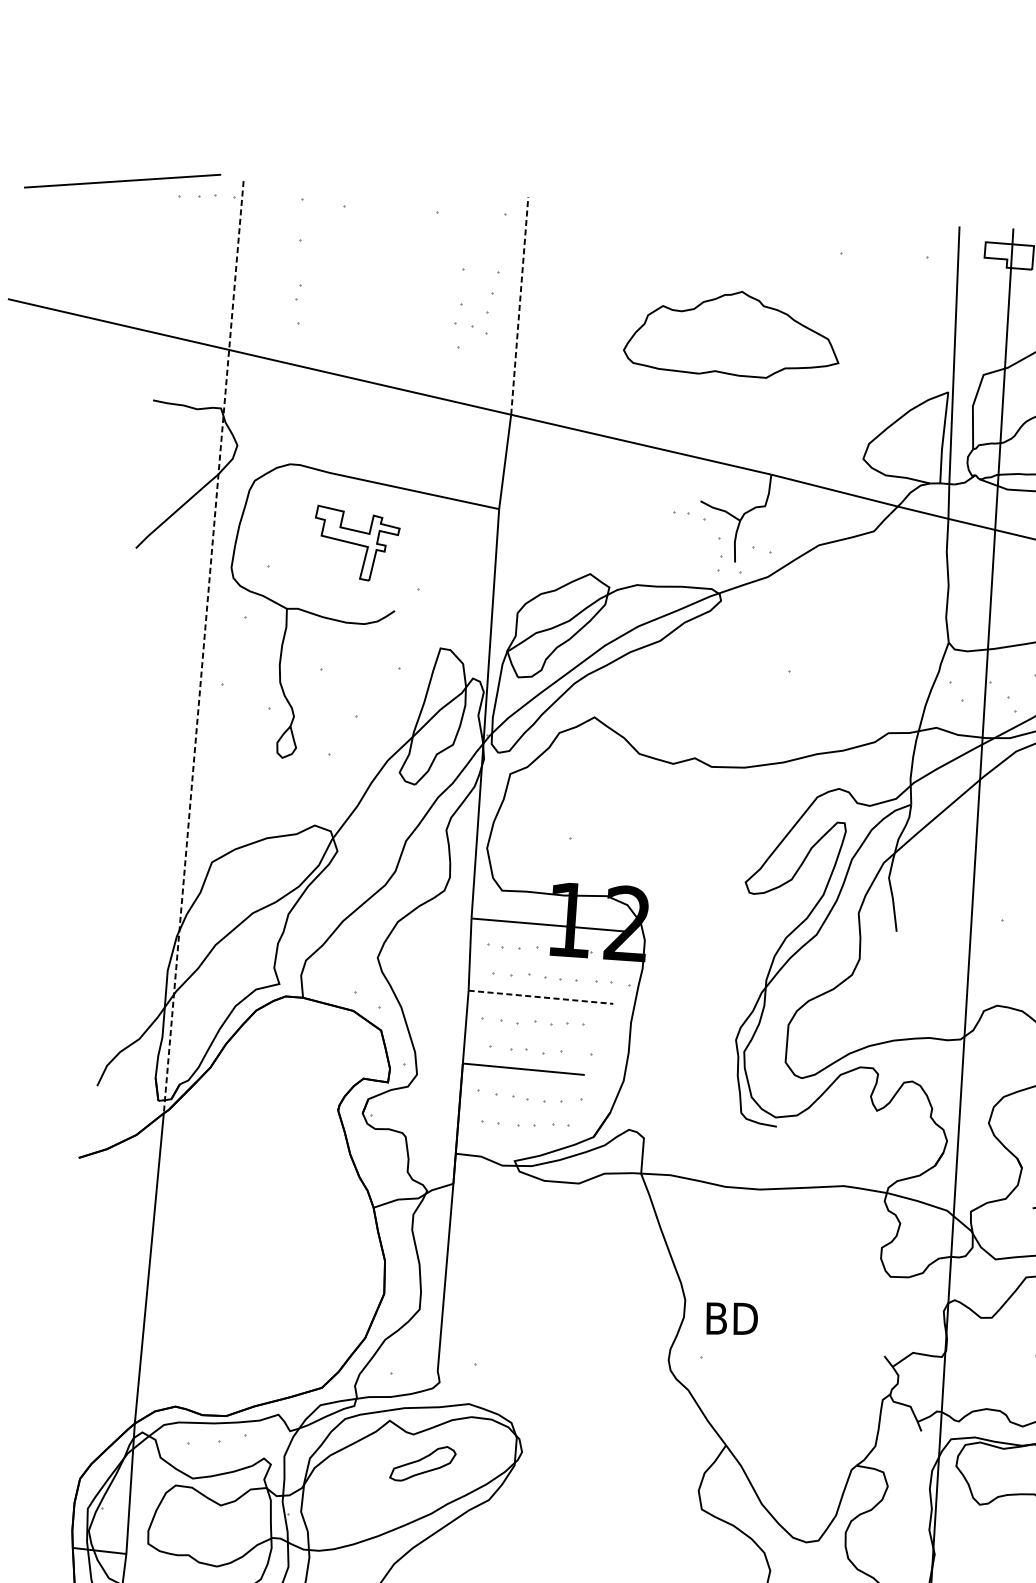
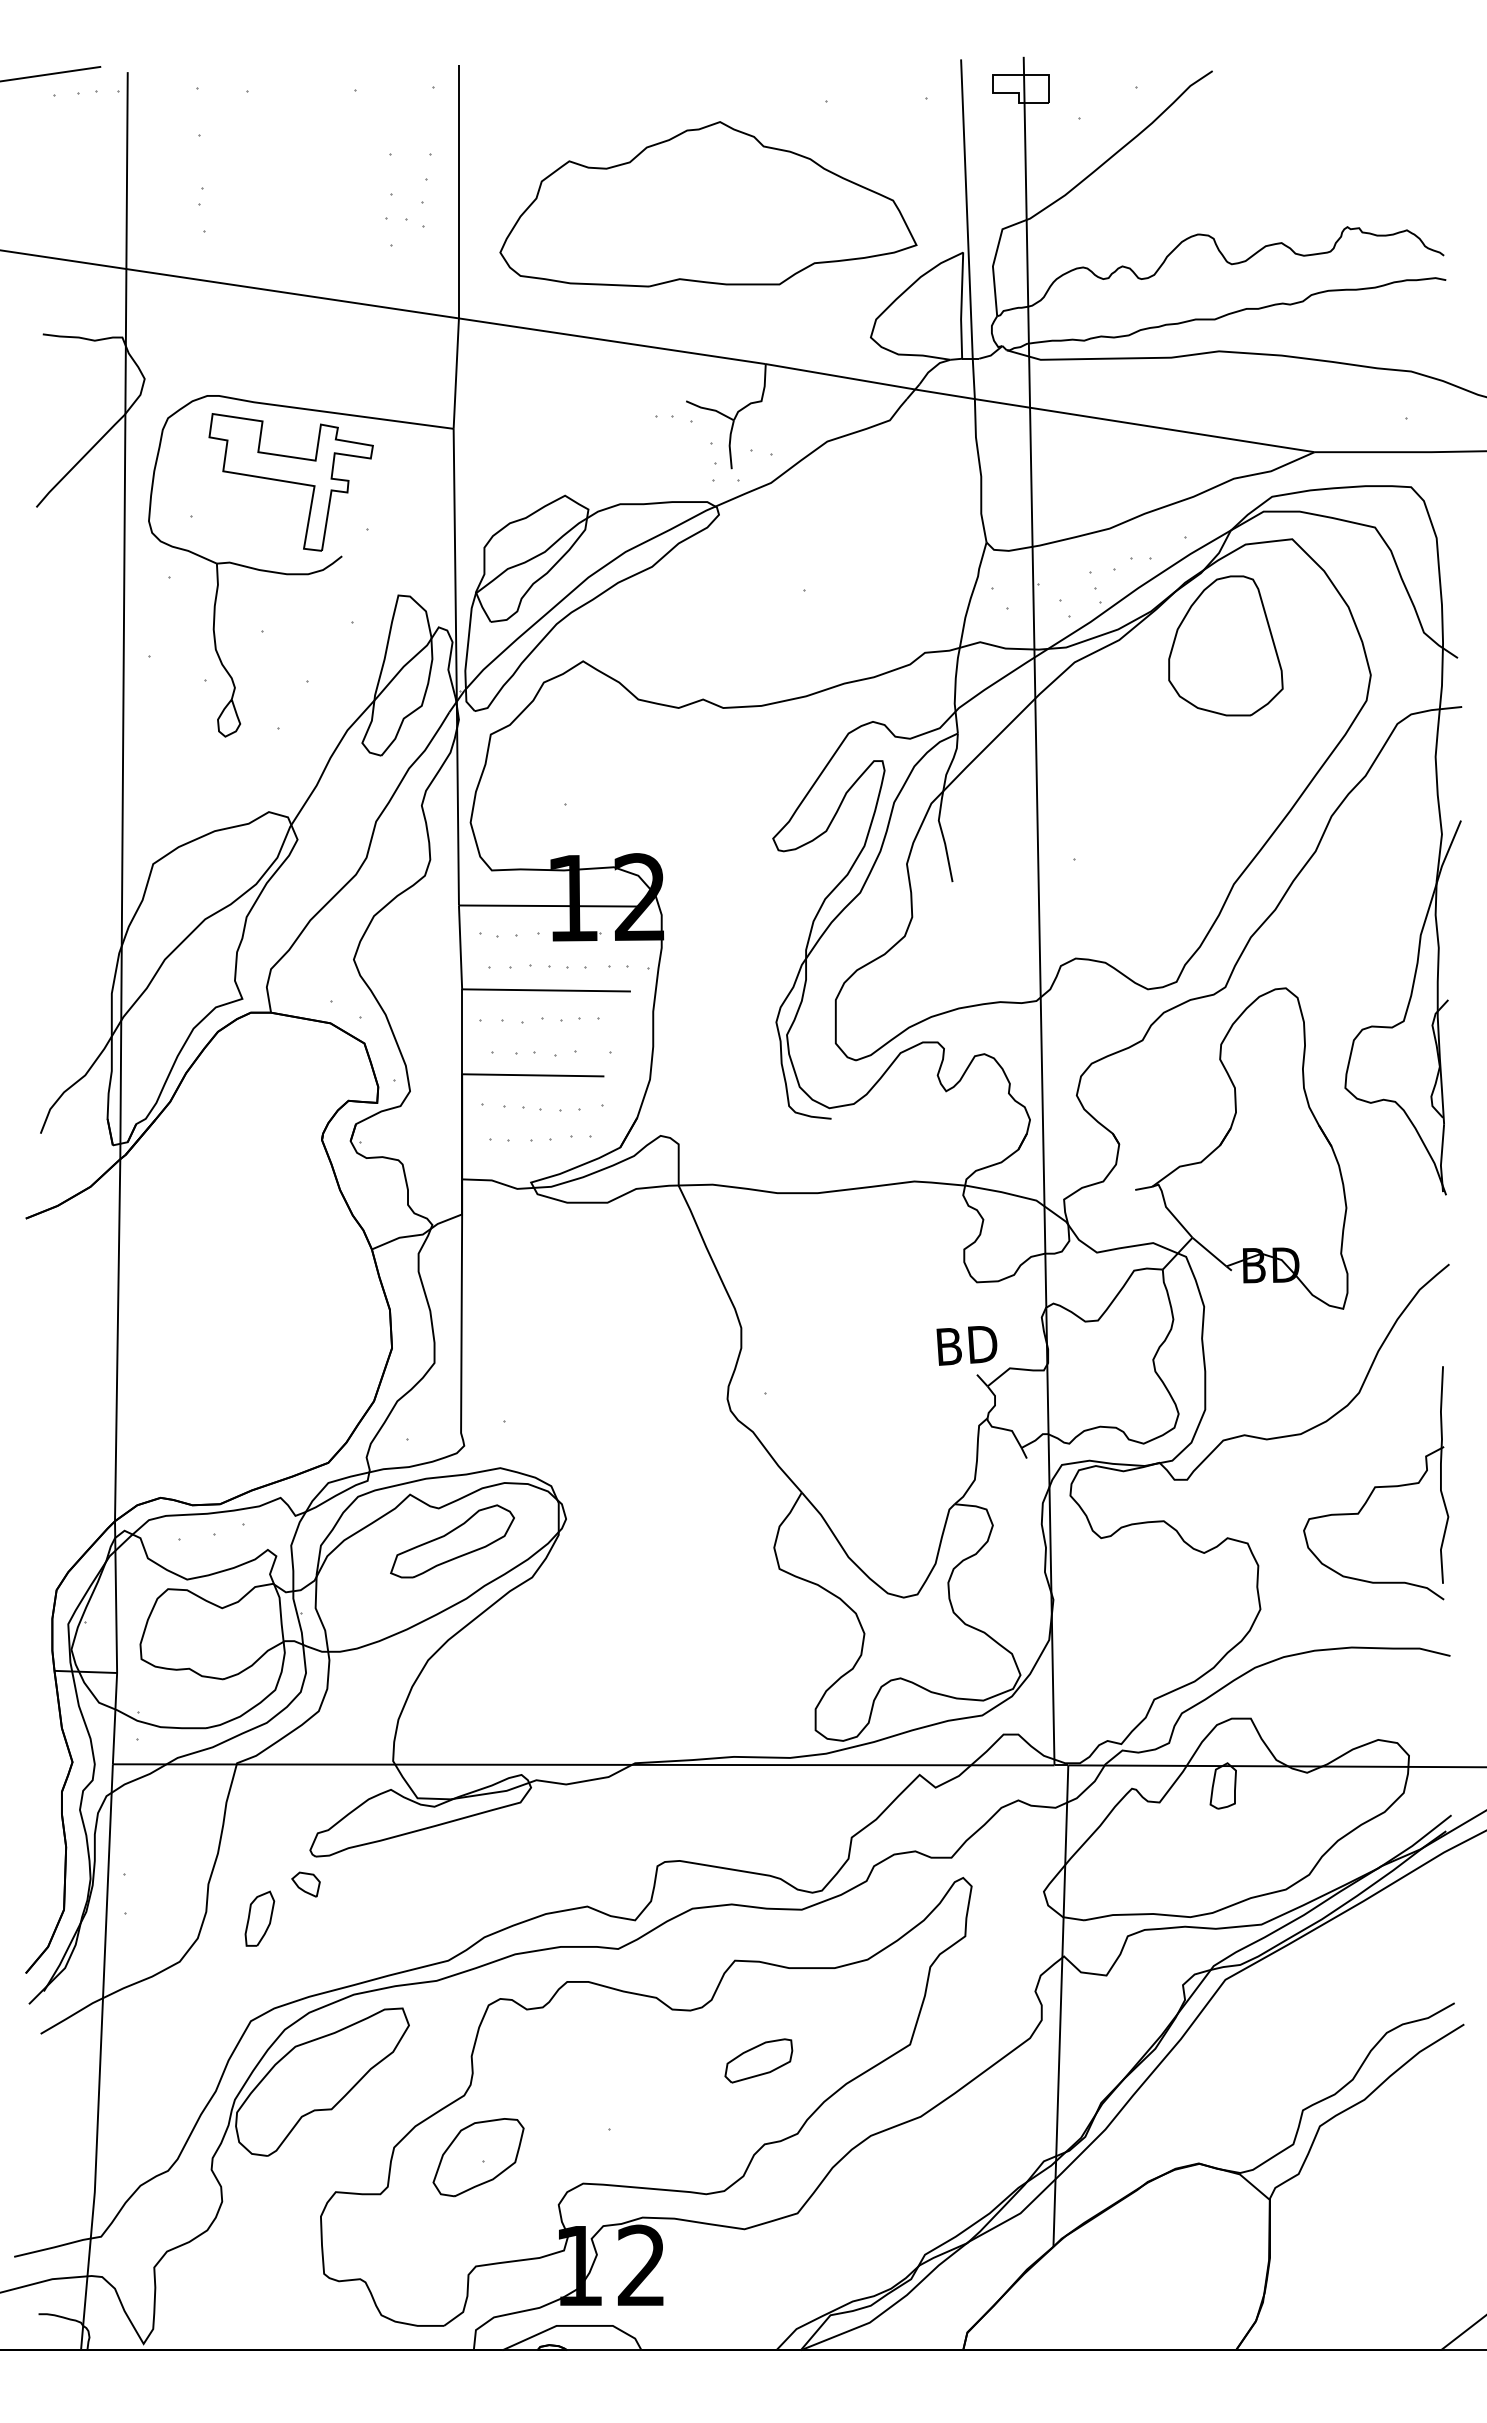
line: (519, 305) -> (458, 191), dashed -> solid
part: (732, 333) -> (708, 204), size x1.67
part: (355, 544) -> (290, 482), size x1.67
line: (204, 647) -> (124, 615), dashed -> solid
line: (541, 997) -> (547, 990), dashed -> solid
text: (731, 1318) -> (966, 1345), moved
part: (423, 1463) -> (452, 1541), size x1.67

